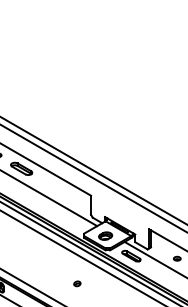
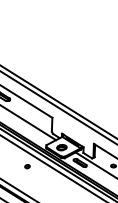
part: (77, 283) -> (27, 166), moved

